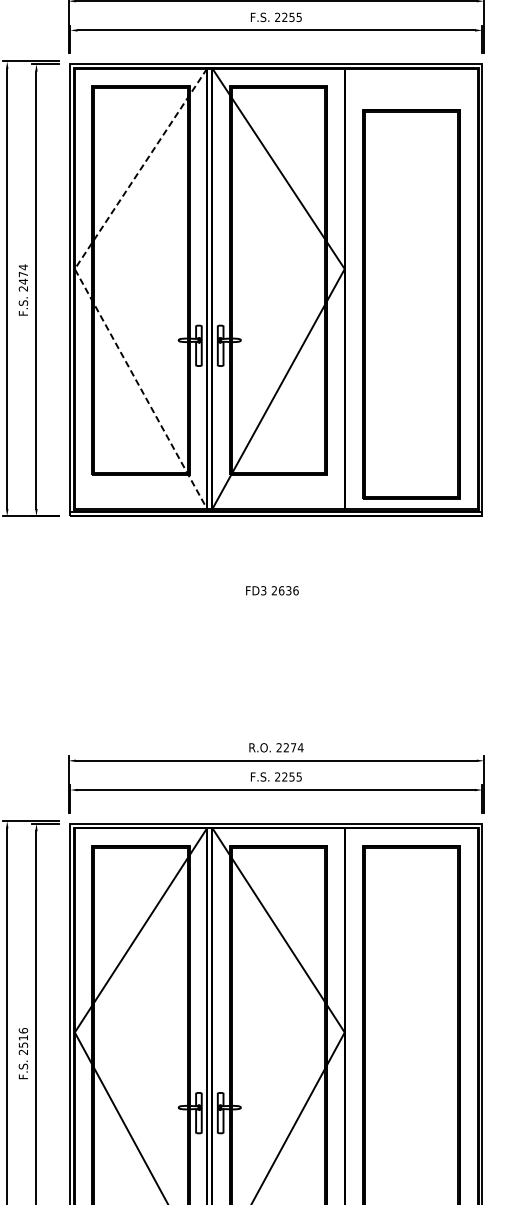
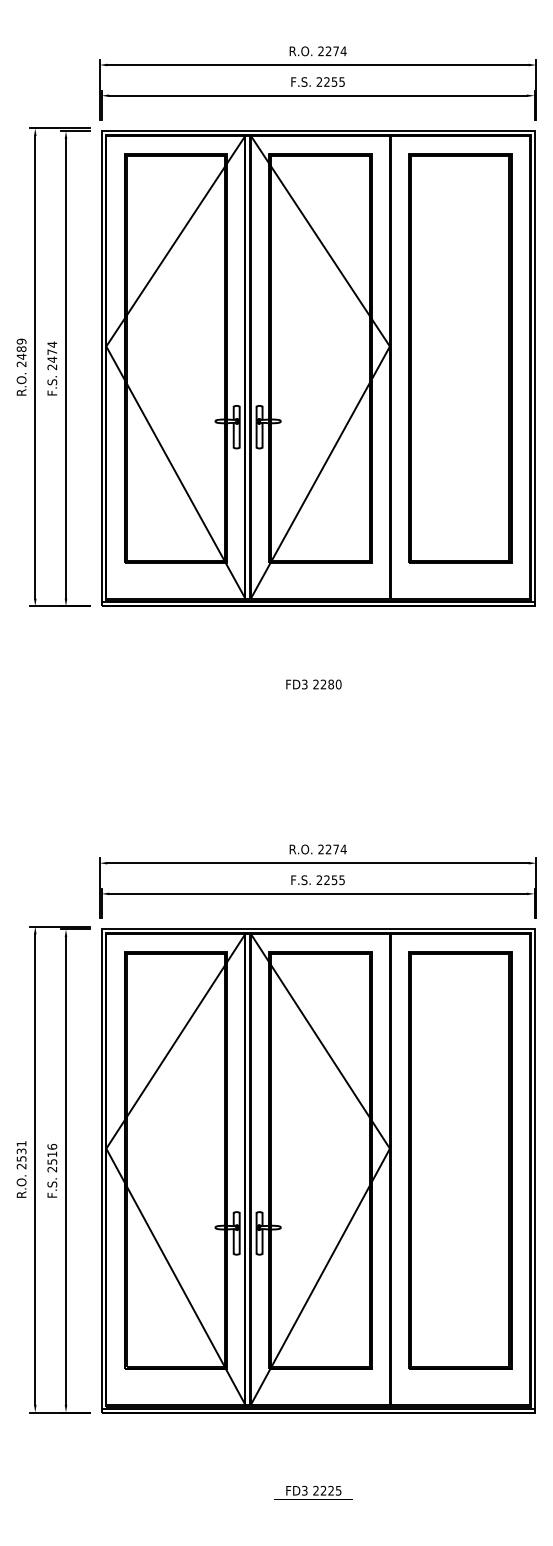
line: (82, 283) -> (114, 361), dashed -> solid
part: (411, 304) -> (460, 358), moved
text: (288, 590) -> (330, 684), 2636 -> 2280

